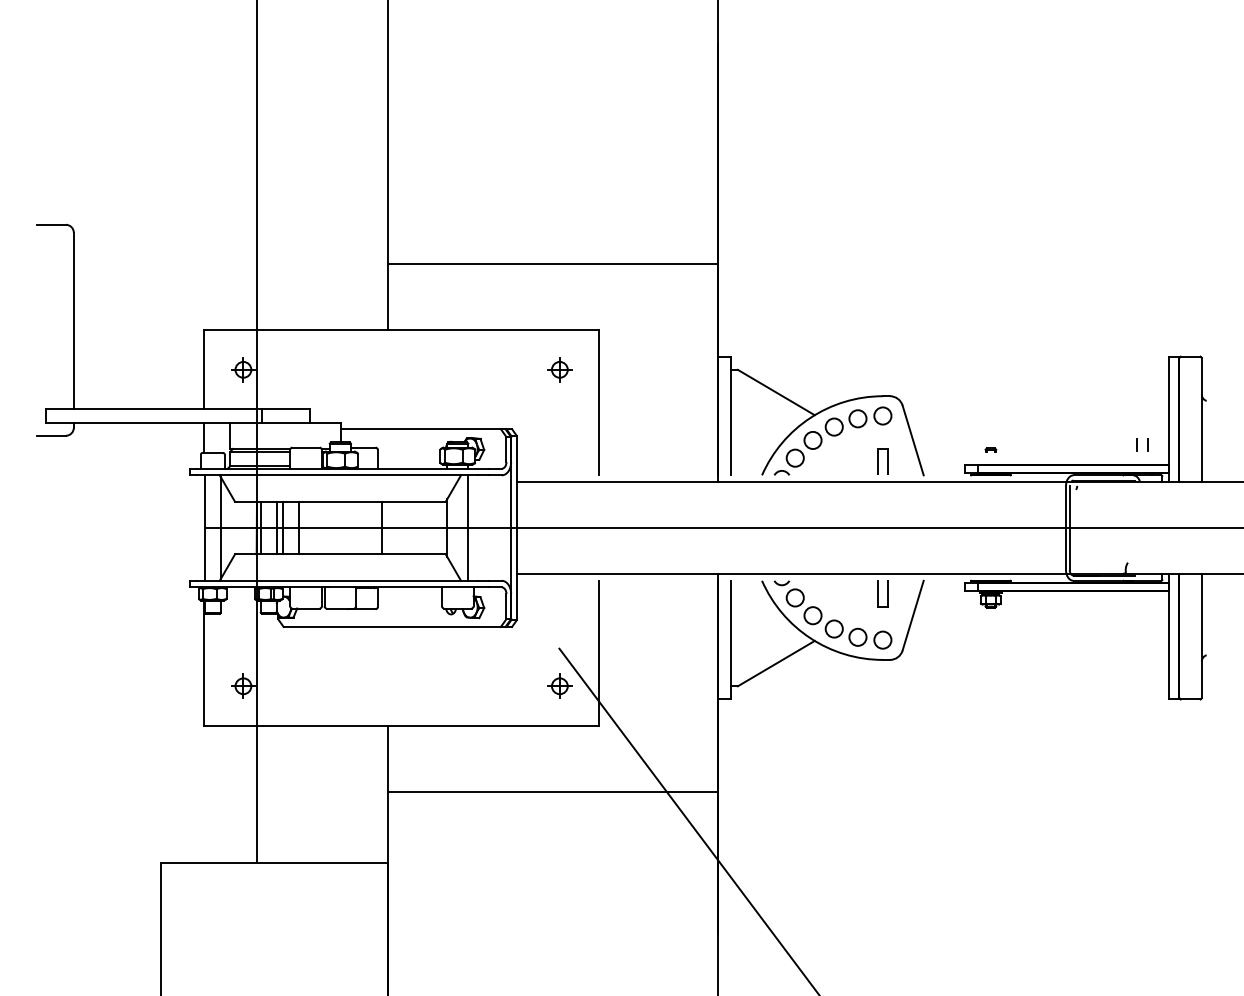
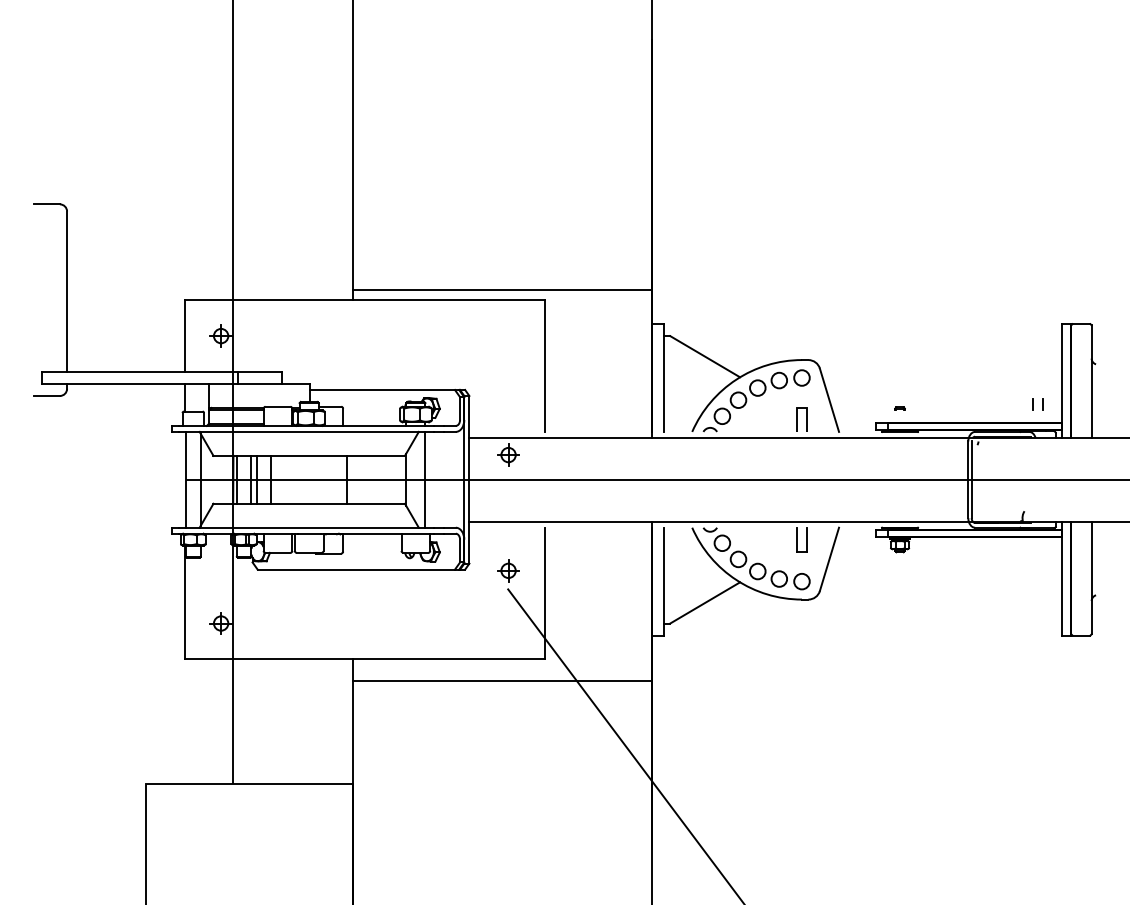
line: (553, 264) -> (502, 290), moved
part: (559, 369) -> (508, 454), moved
part: (559, 685) -> (508, 570), moved
line: (553, 791) -> (502, 680), moved

